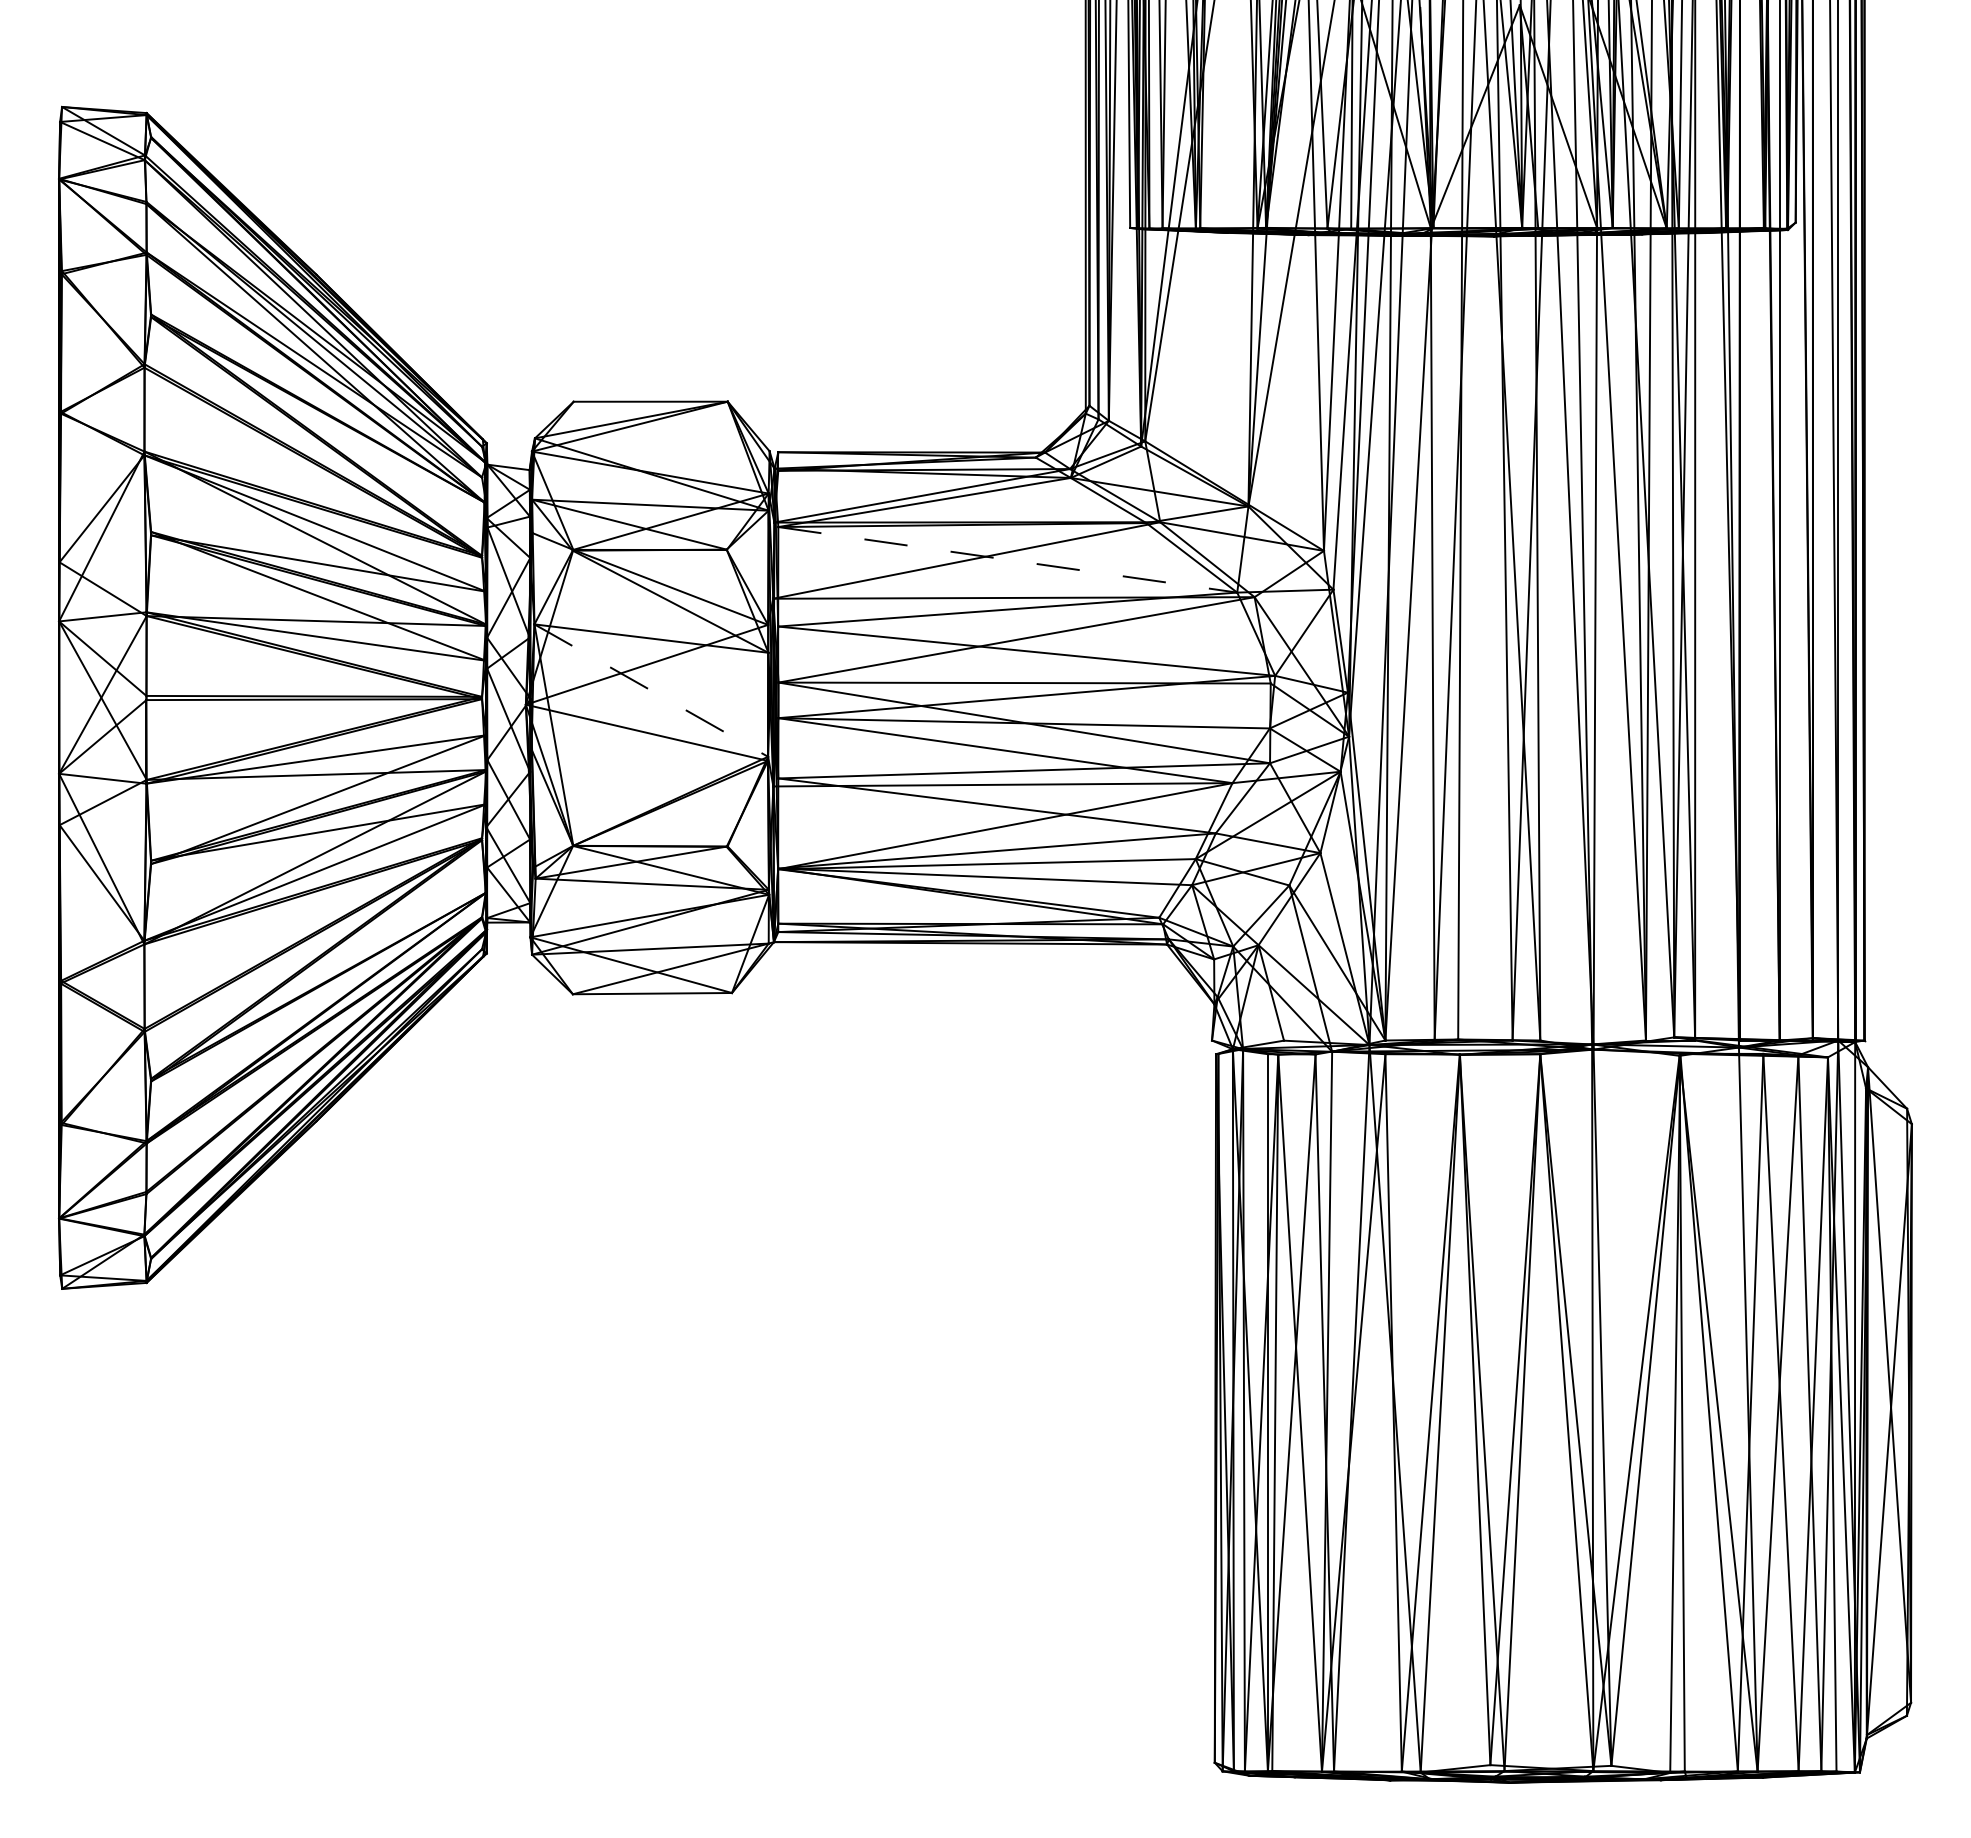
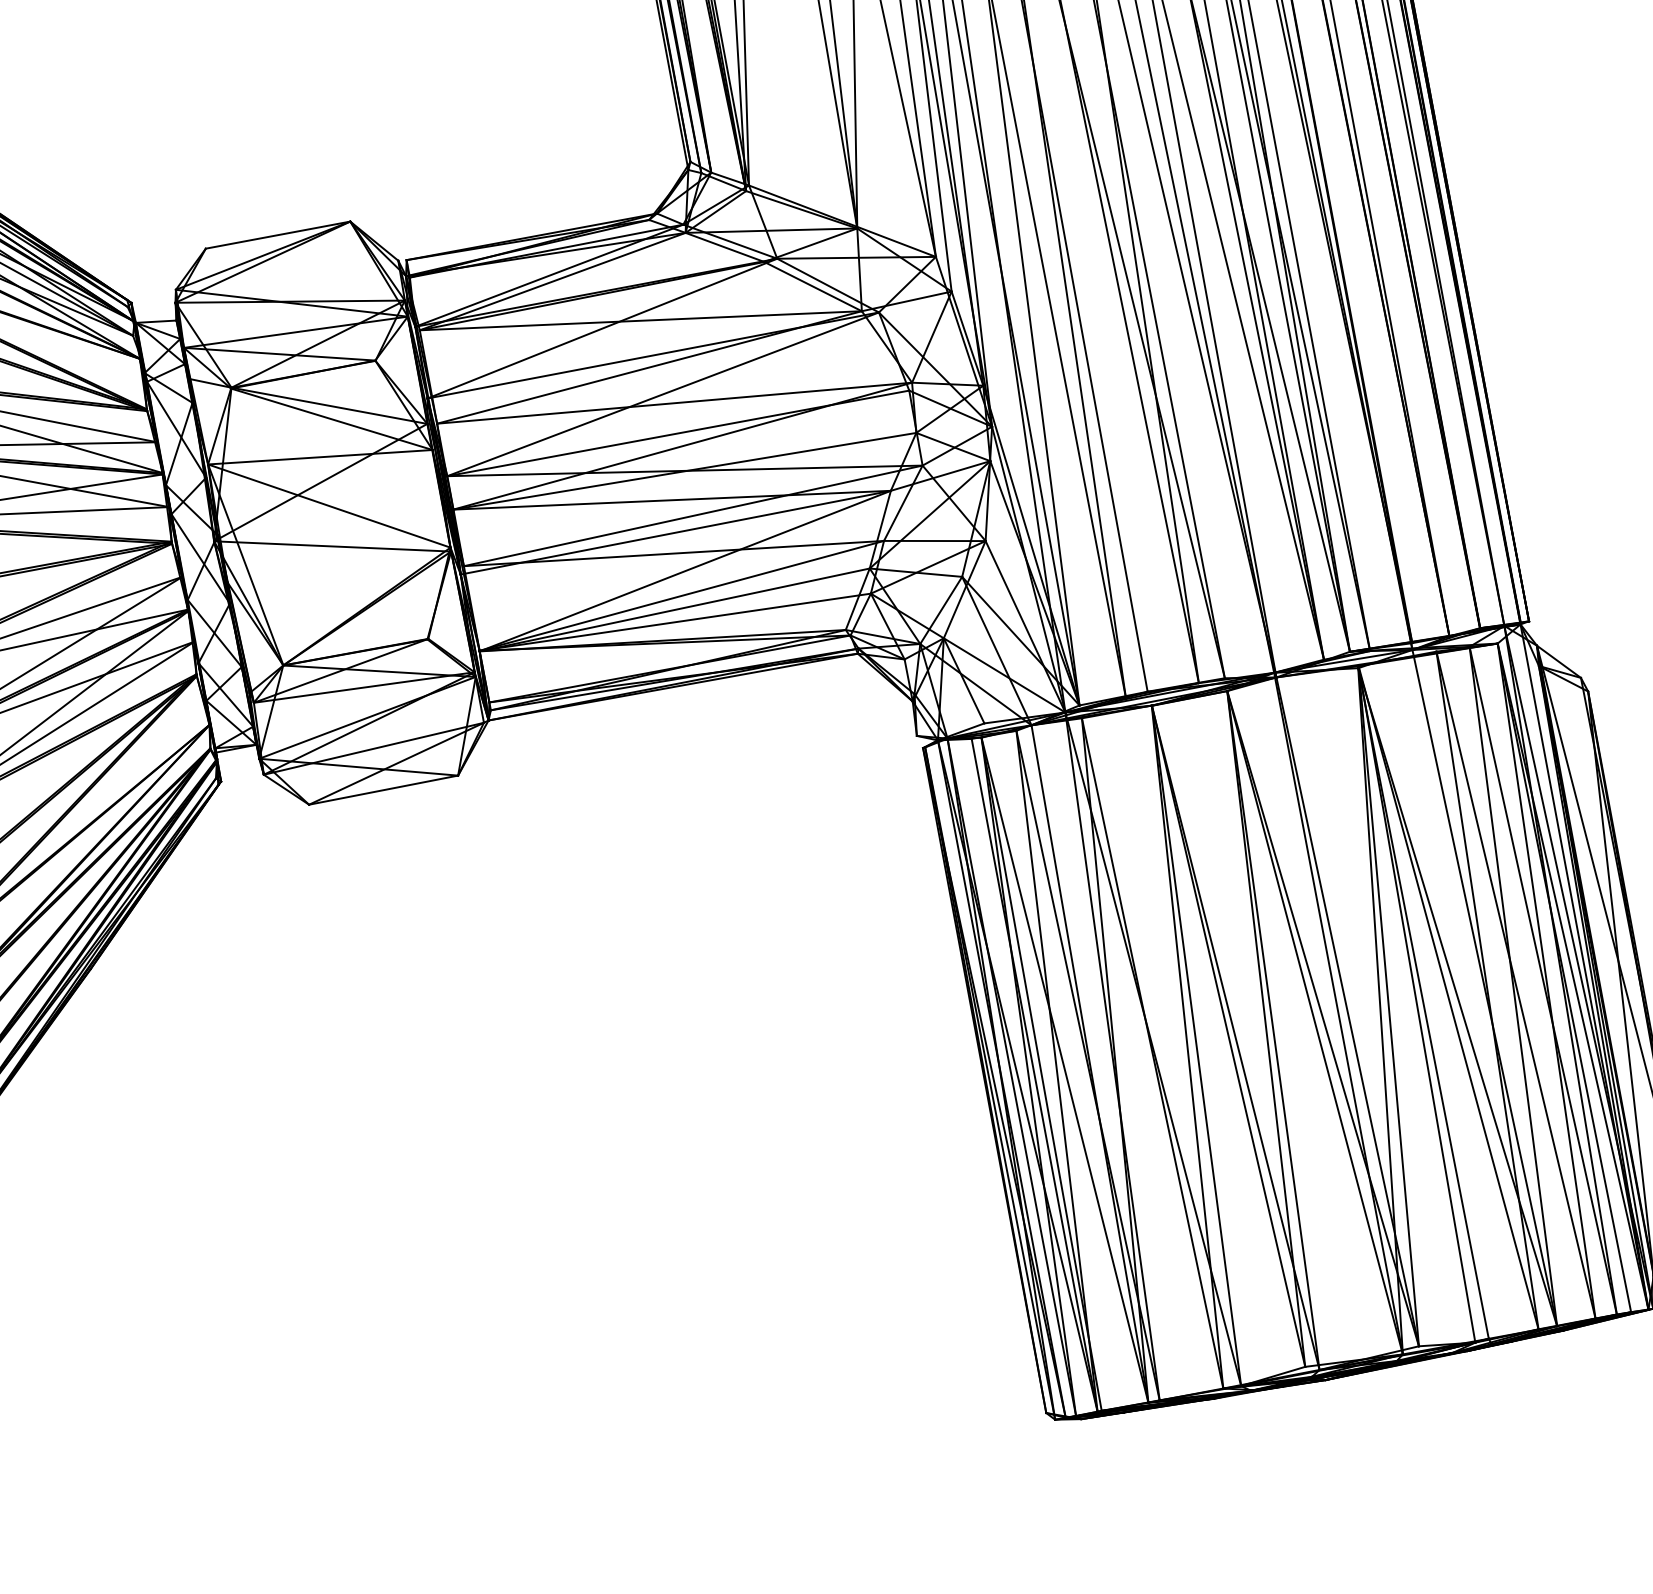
line: (1007, 559) -> (640, 320), dashed -> solid
line: (651, 690) -> (329, 505), dashed -> solid

